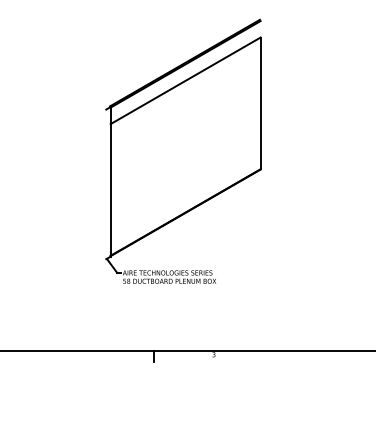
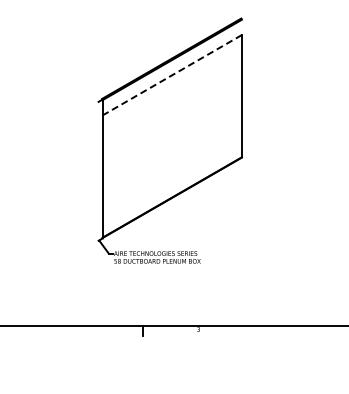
line: (184, 81) -> (171, 75), solid -> dashed

